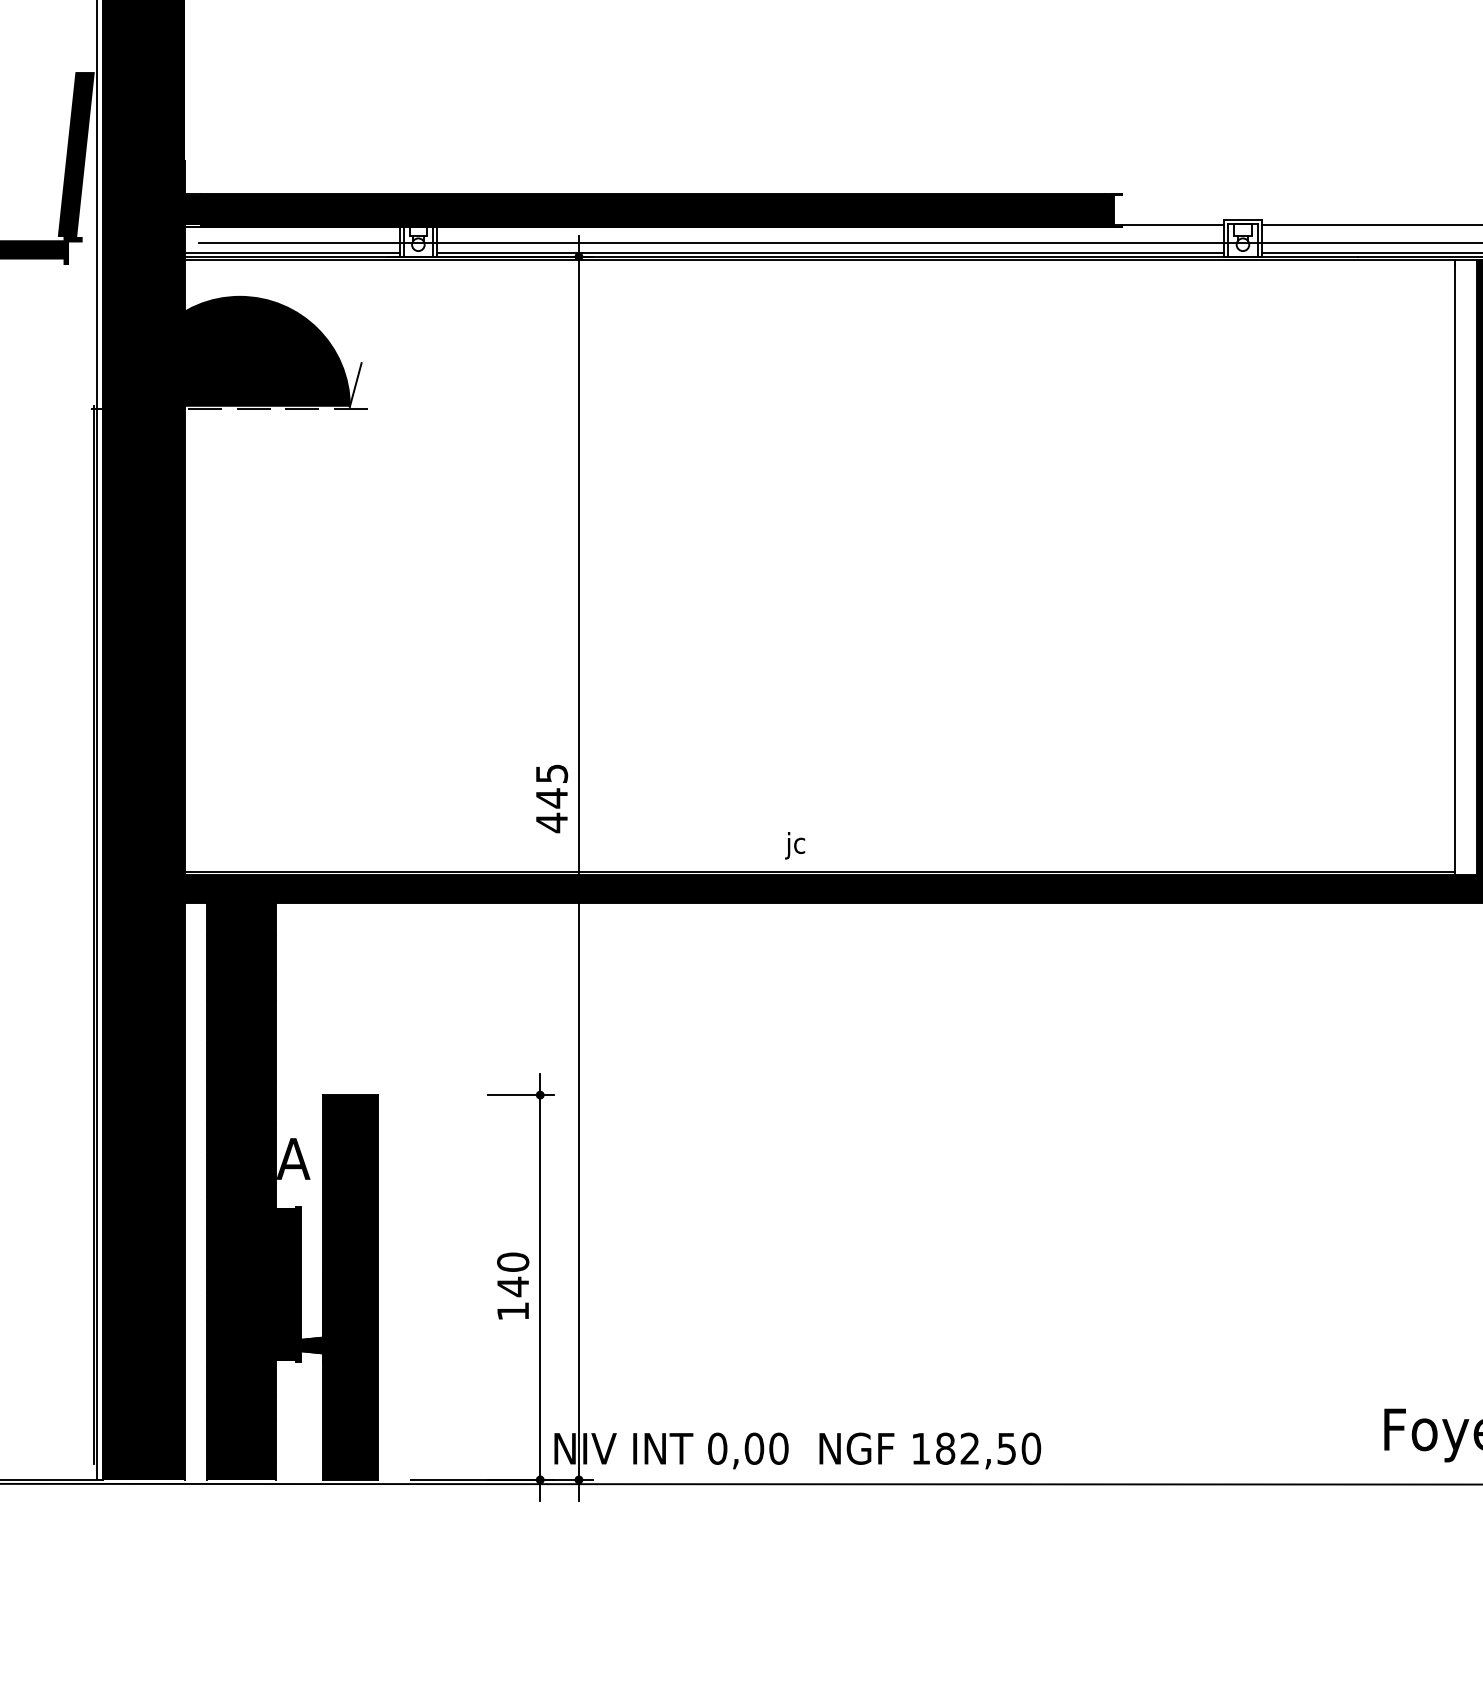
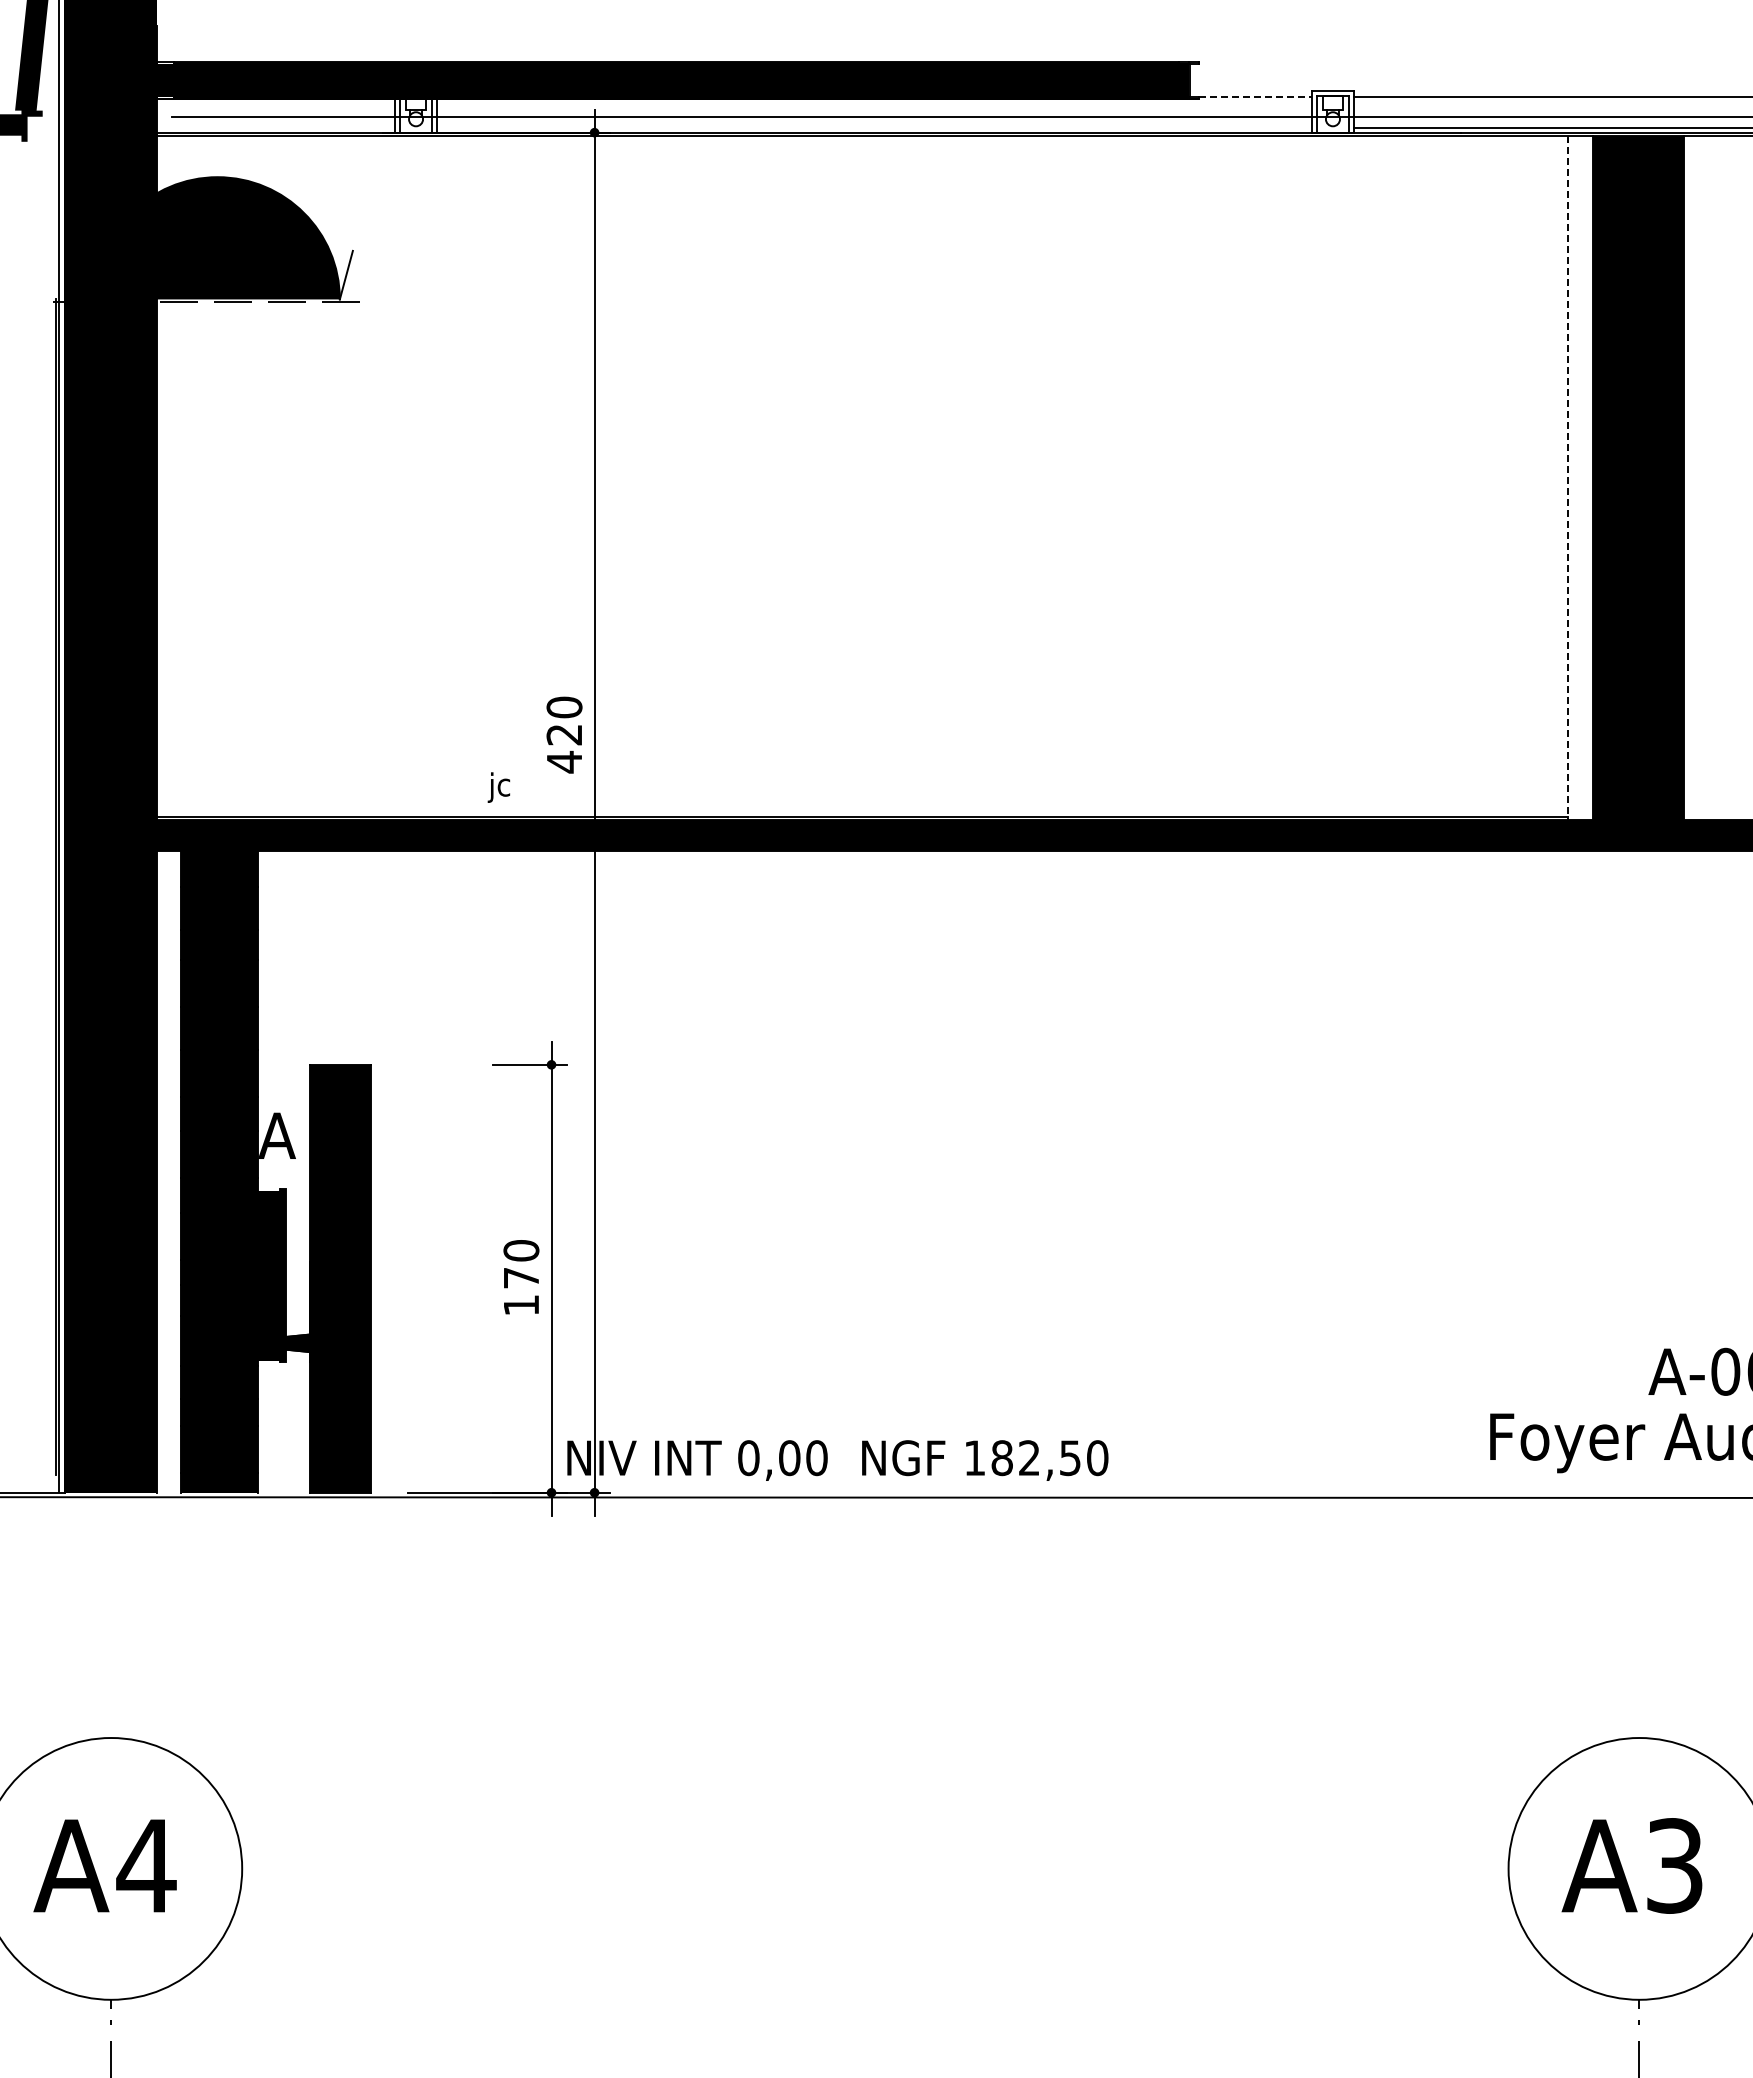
line: (1173, 225) -> (1255, 97), solid -> dashed
line: (292, 253) -> (276, 128), removed
line: (830, 253) -> (874, 128), removed
line: (1454, 567) -> (1568, 478), solid -> dashed
text: (551, 786) -> (564, 721), 445 -> 420
text: (794, 845) -> (498, 787), moved
text: (513, 1286) -> (521, 1277), 140 -> 170

